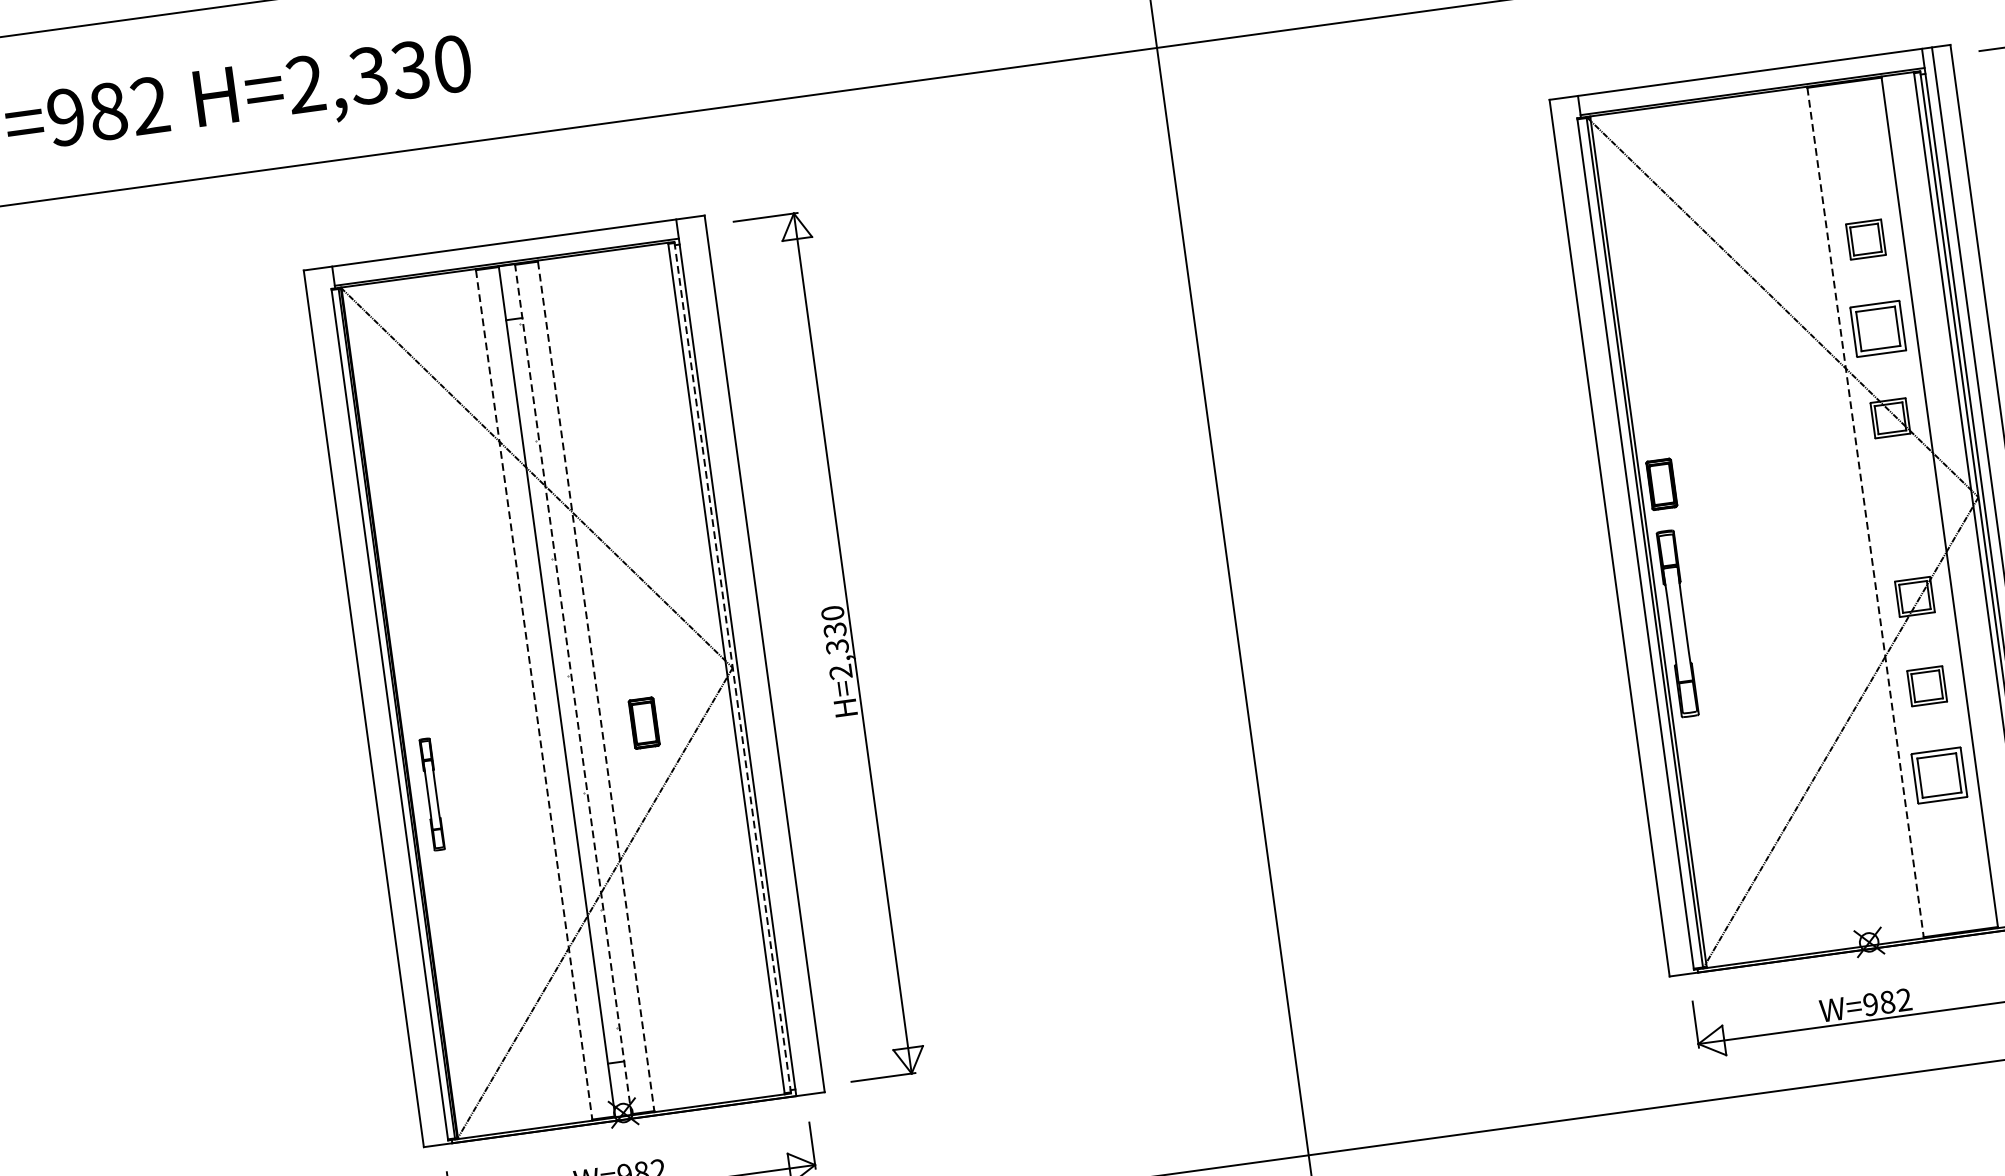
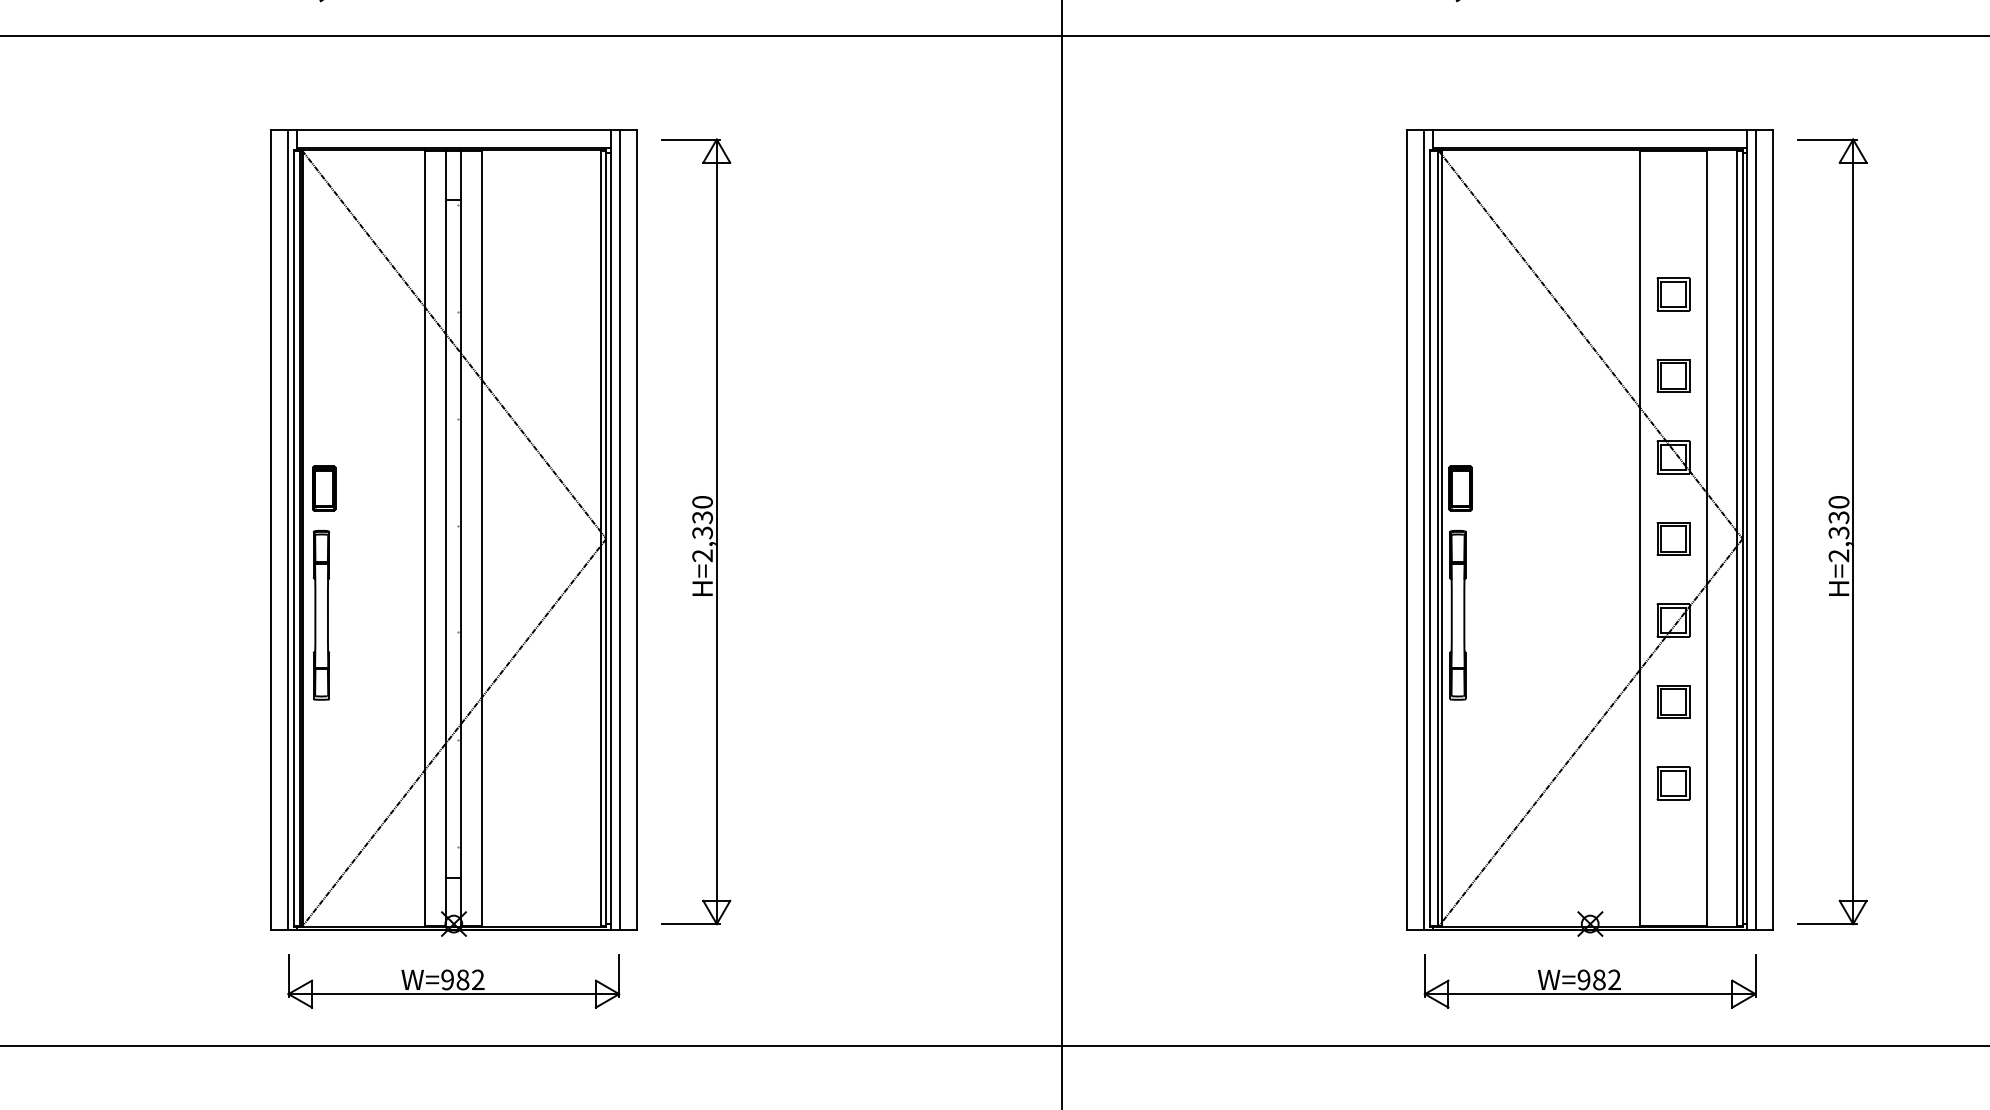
part: (1878, 328) -> (1673, 375), size x0.71
part: (1902, 507) -> (1673, 538), added
line: (1865, 513) -> (1639, 539), dashed -> solid
line: (1628, 535) -> (1424, 530), added
line: (745, 656) -> (619, 530), added
line: (733, 668) -> (606, 539), dashed -> solid
line: (595, 687) -> (481, 539), dashed -> solid
line: (572, 690) -> (460, 539), dashed -> solid
line: (534, 695) -> (425, 539), dashed -> solid
line: (381, 706) -> (287, 530), added
part: (644, 723) -> (324, 488), moved
part: (1939, 775) -> (1673, 783), size x0.71
part: (431, 794) -> (321, 615), size x1.67

